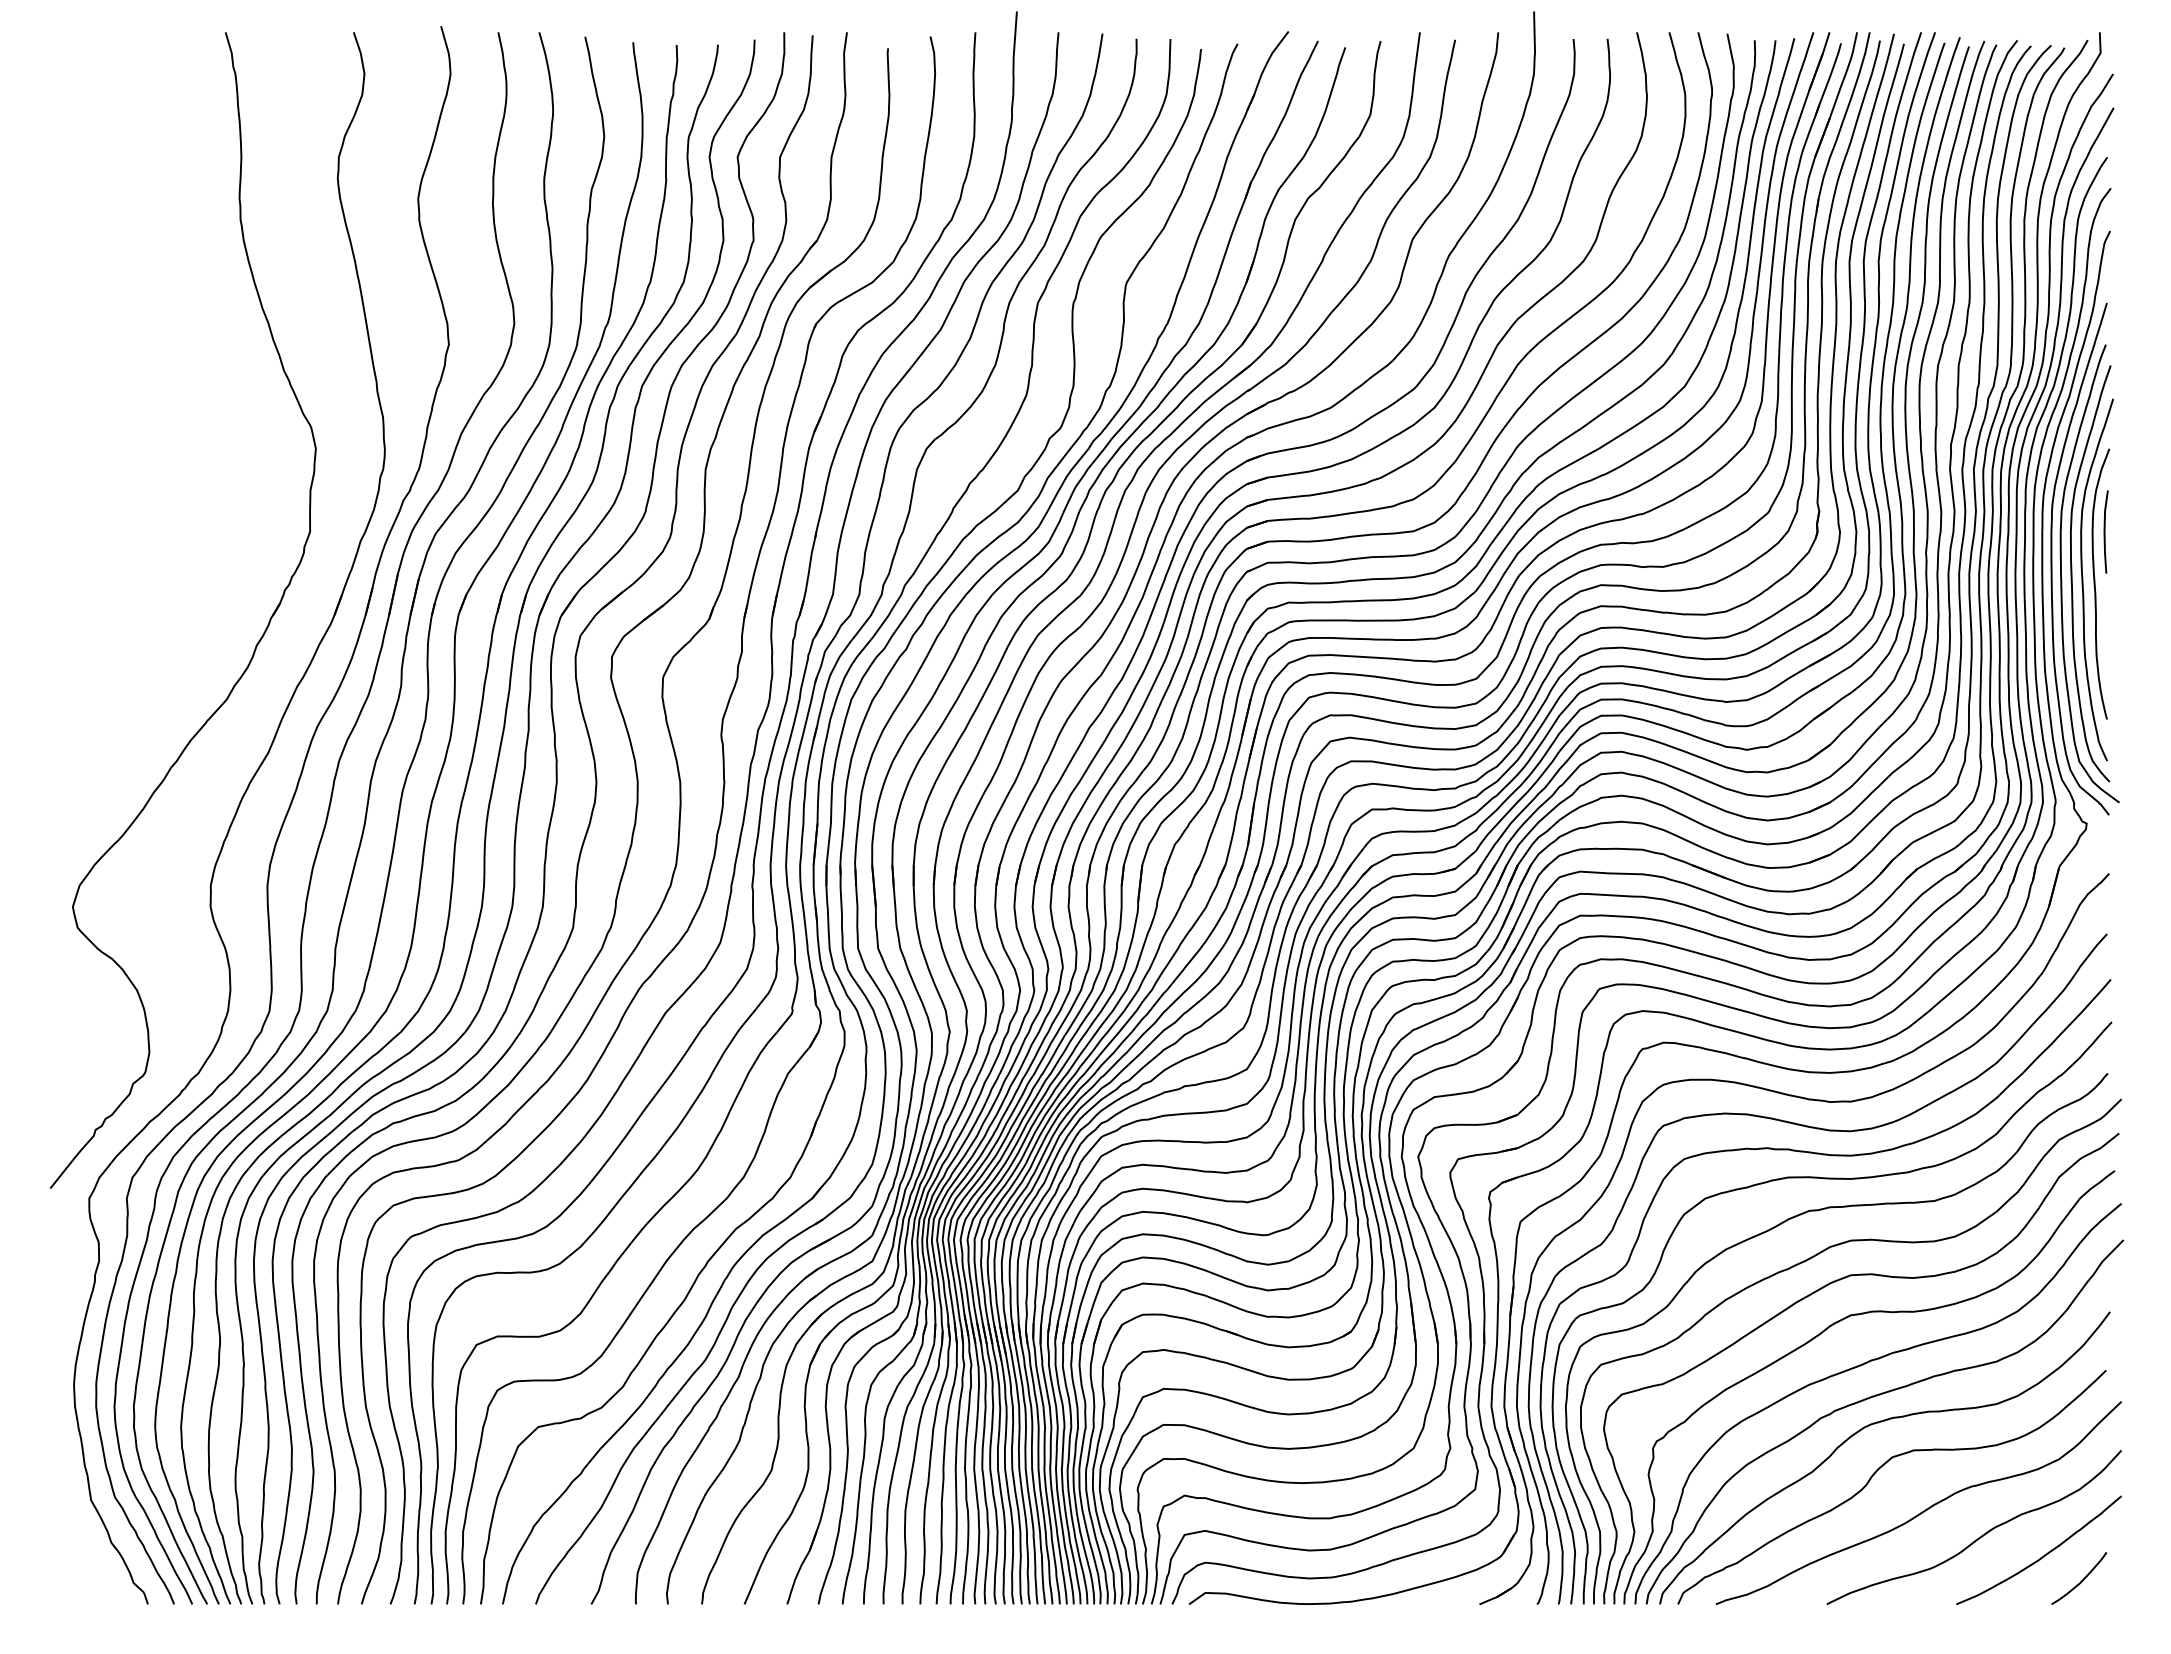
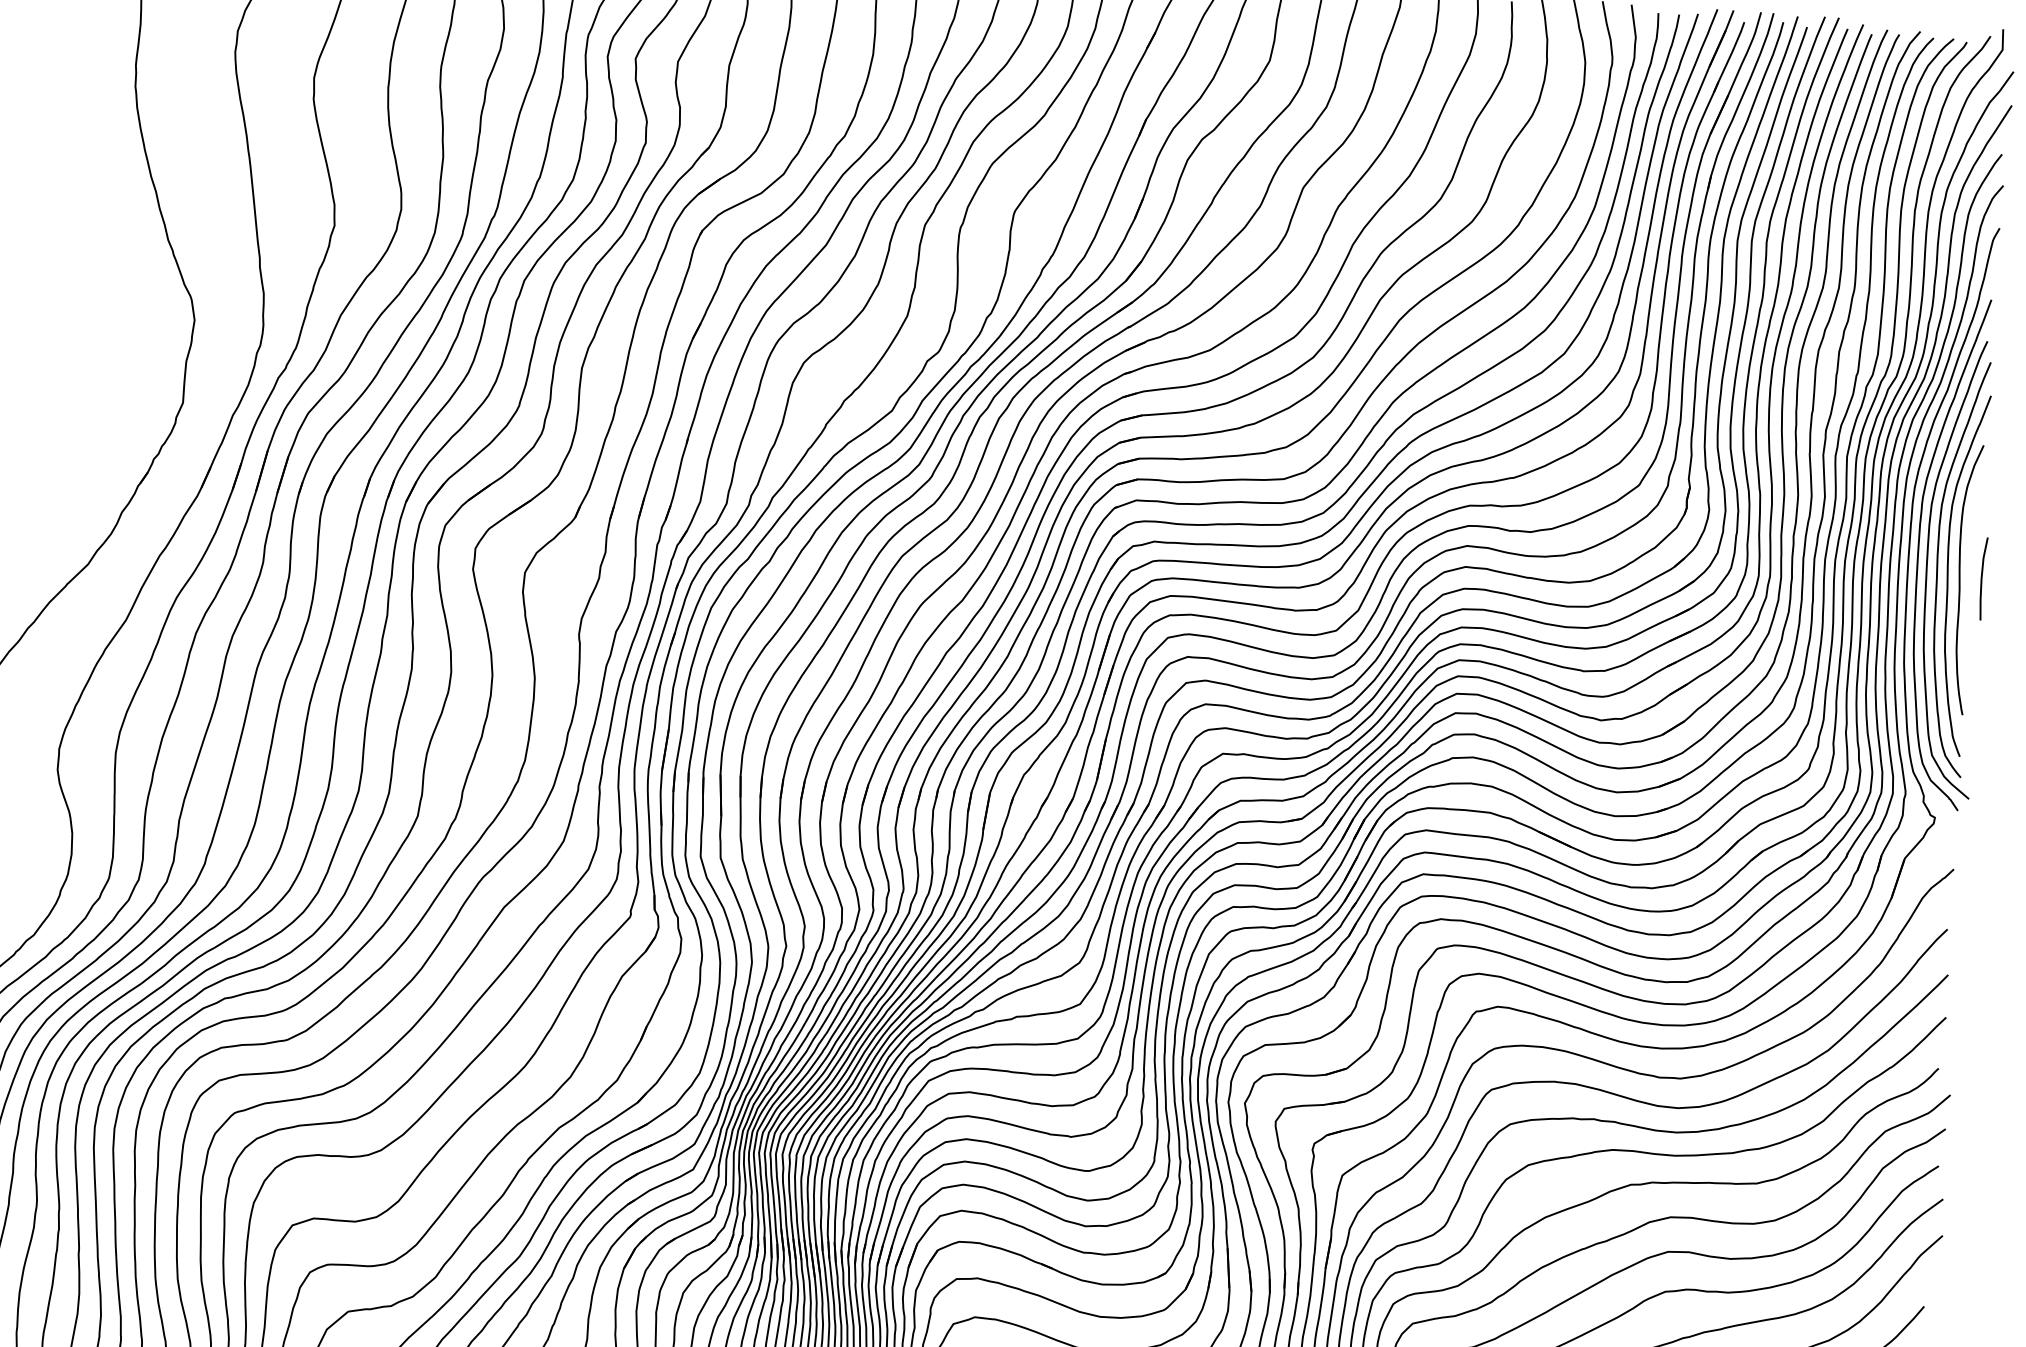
line: (2105, 531) -> (1982, 578), moved

